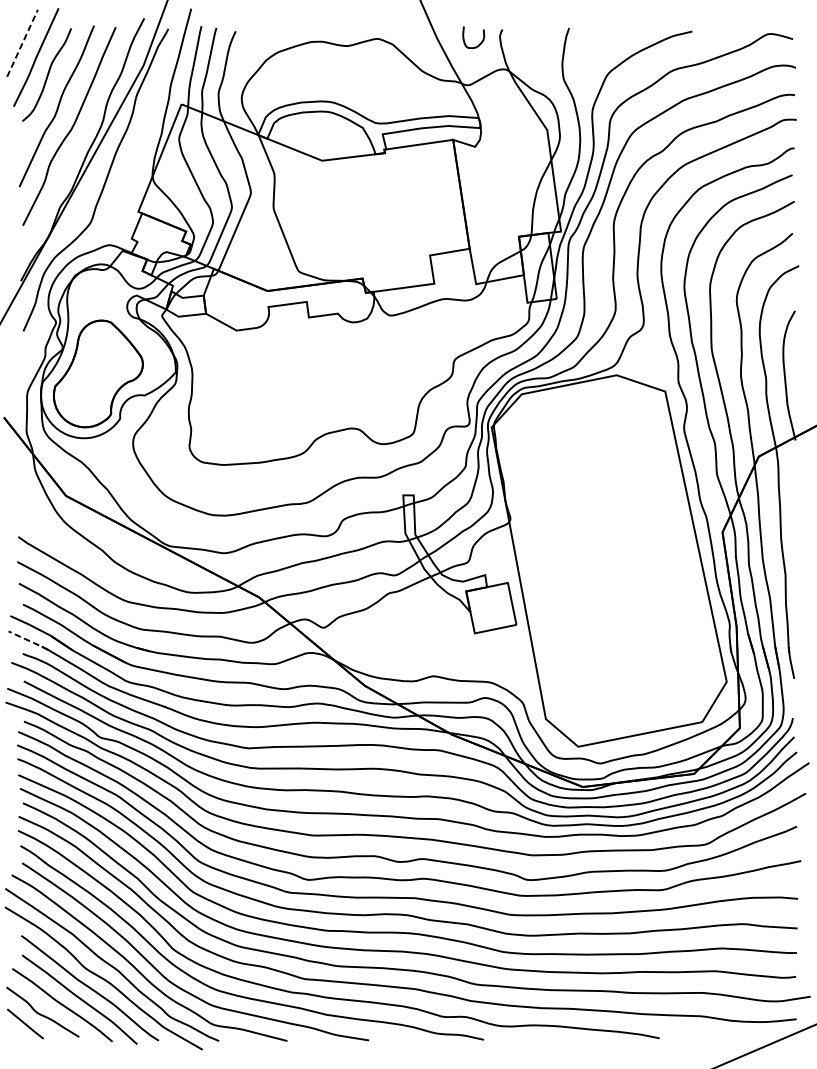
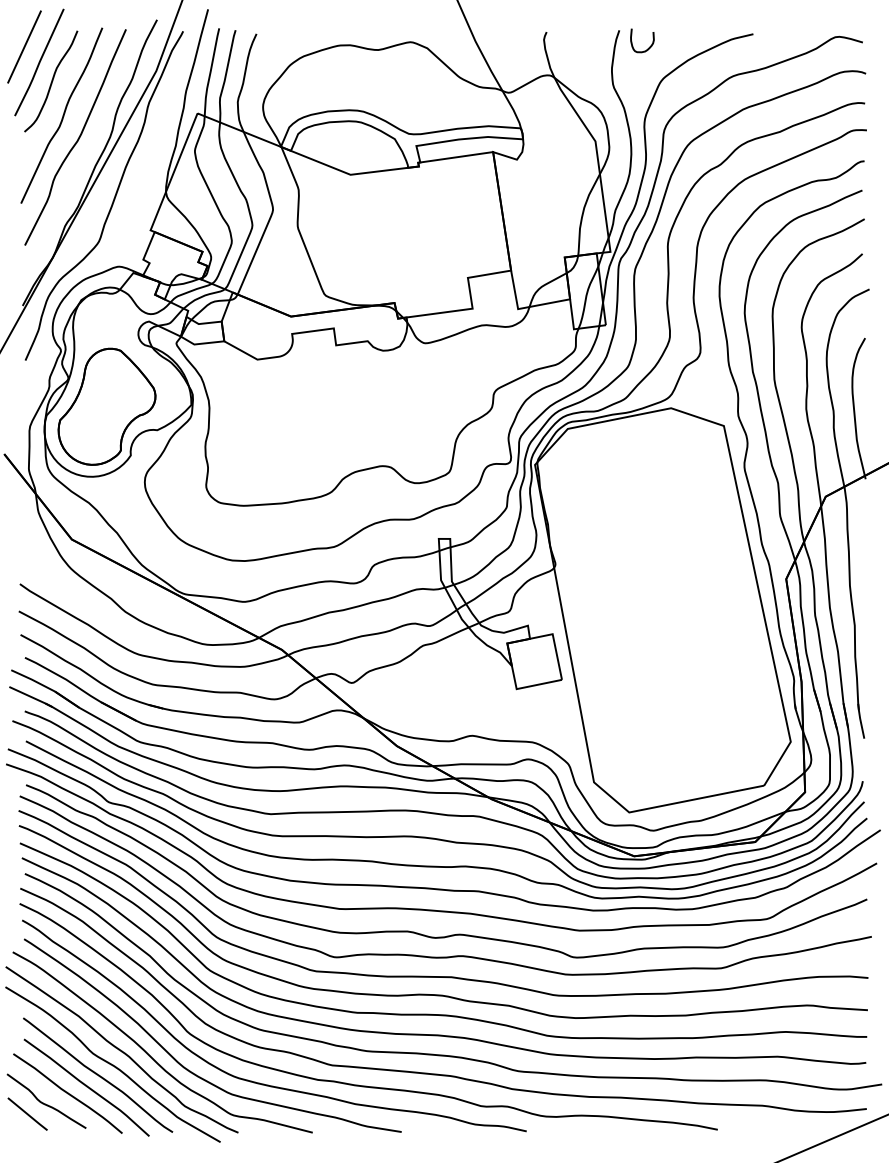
line: (22, 42) -> (24, 46), dashed -> solid
curve: (480, 42) -> (649, 46), moved
line: (28, 640) -> (30, 696), dashed -> solid

